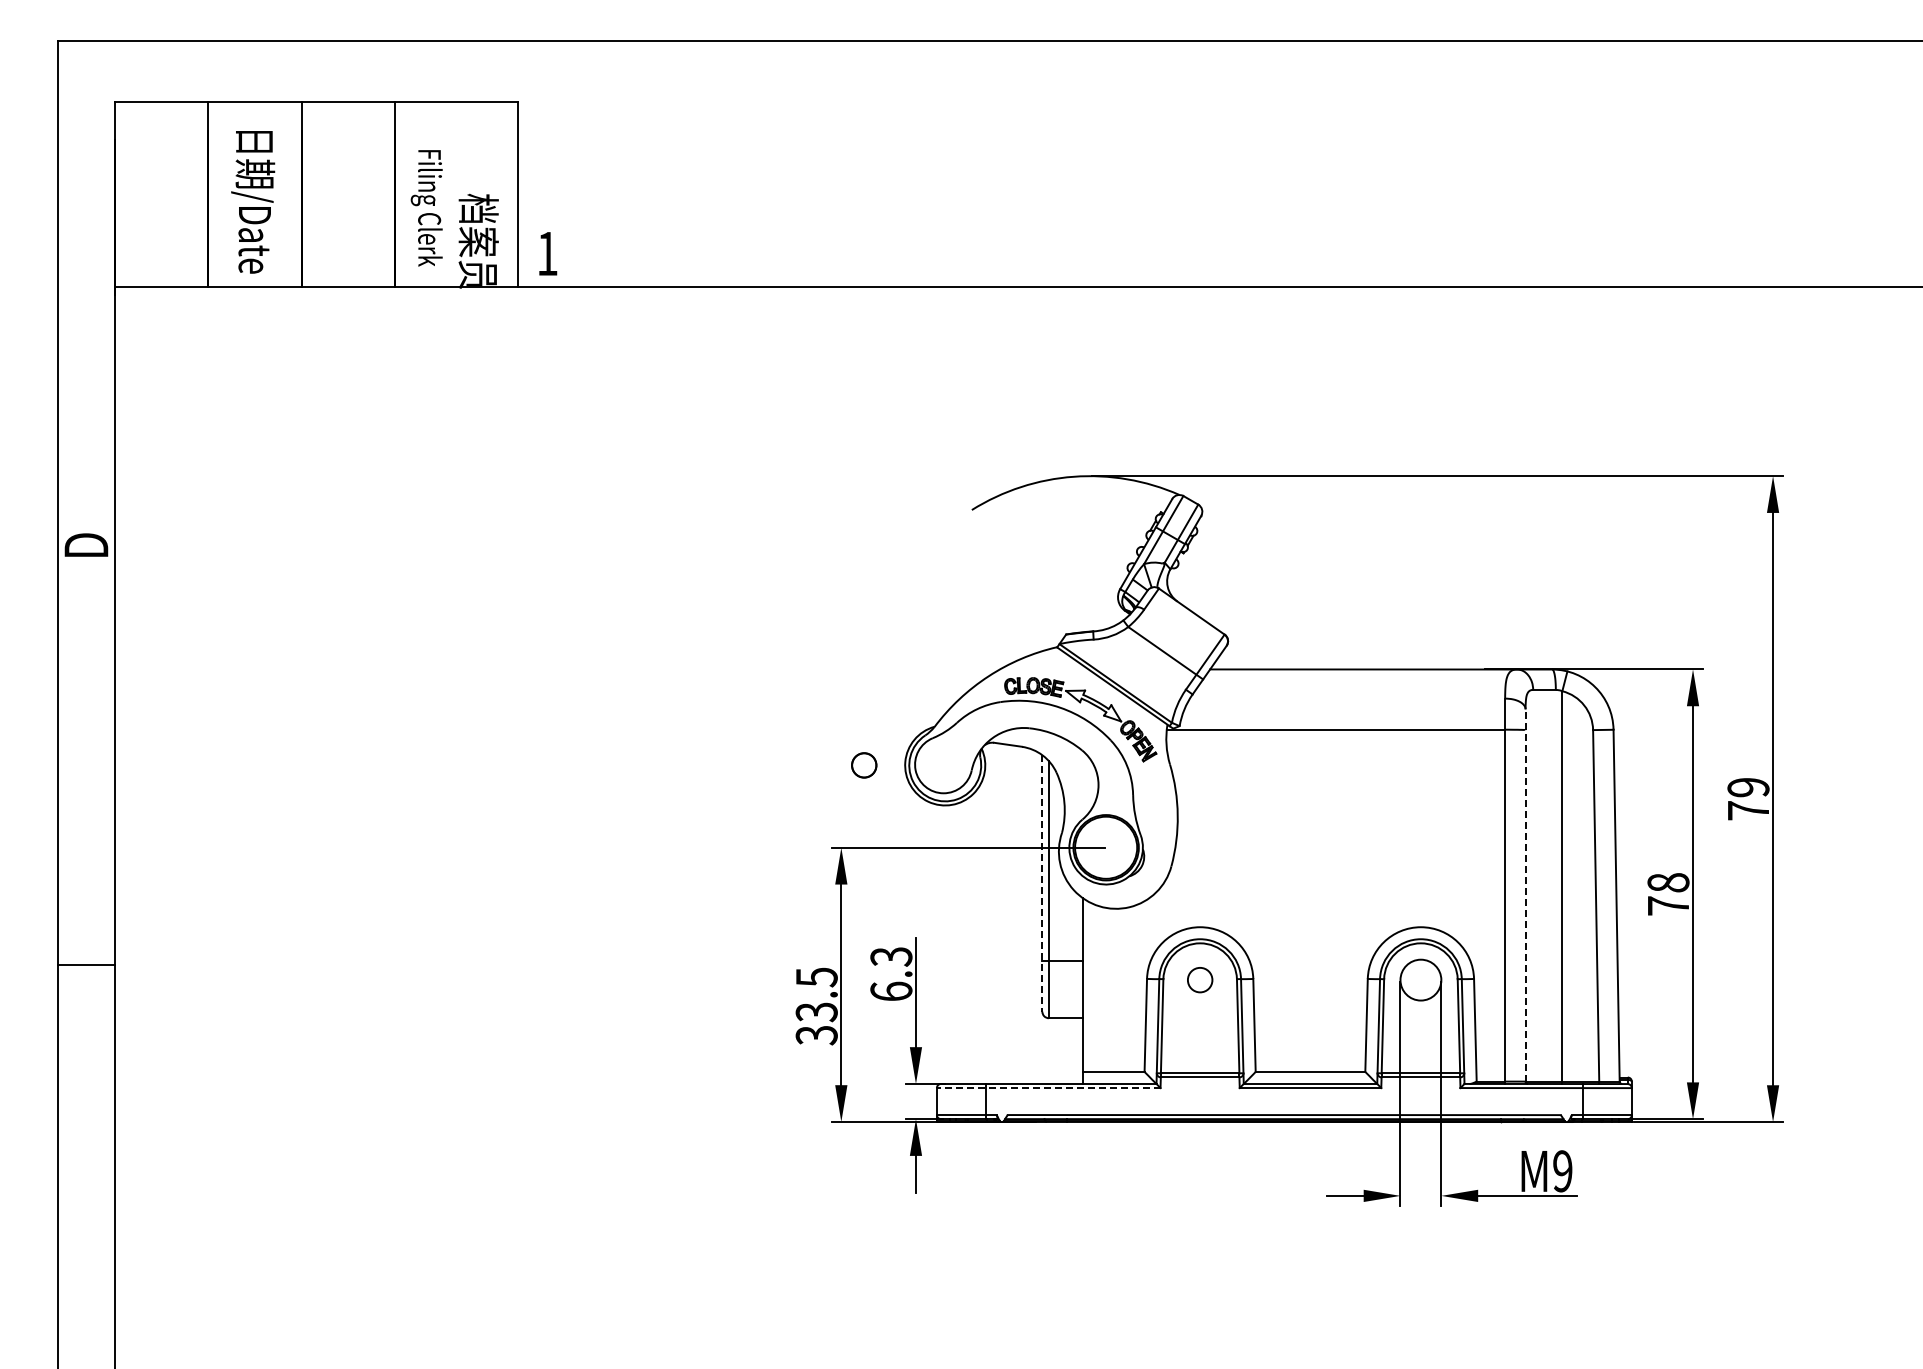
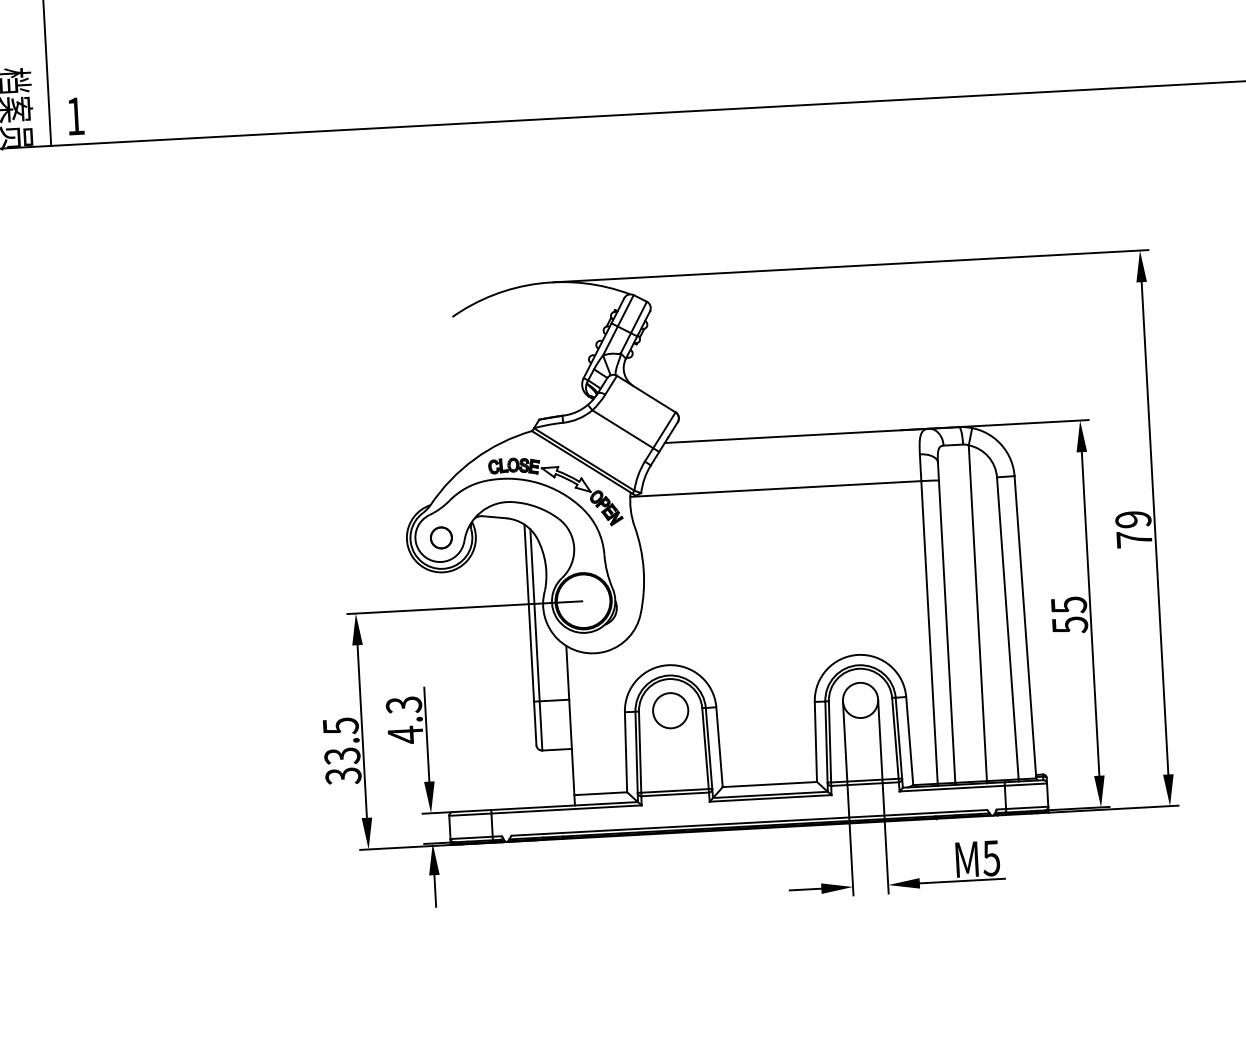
circle: (864, 765) -> (441, 537), moved
line: (1042, 883) -> (530, 634), dashed -> solid
line: (1525, 894) -> (946, 621), dashed -> solid
text: (1668, 894) -> (1069, 615), 78 -> 55
circle: (1199, 979) -> (670, 710), size x1.67
text: (891, 991) -> (405, 734), 6.3 -> 4.3
line: (1048, 1088) -> (545, 811), dashed -> solid
text: (1562, 1171) -> (991, 858), M9 -> M5

